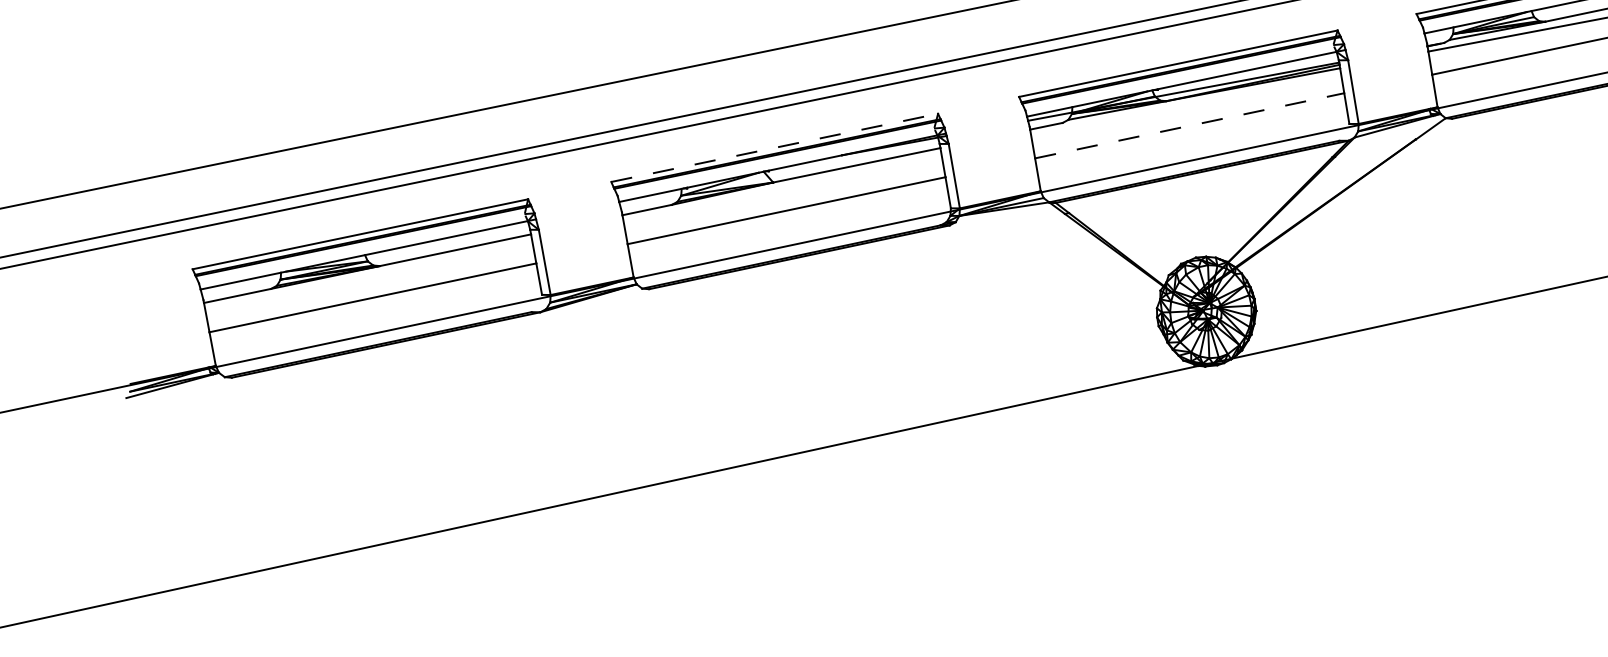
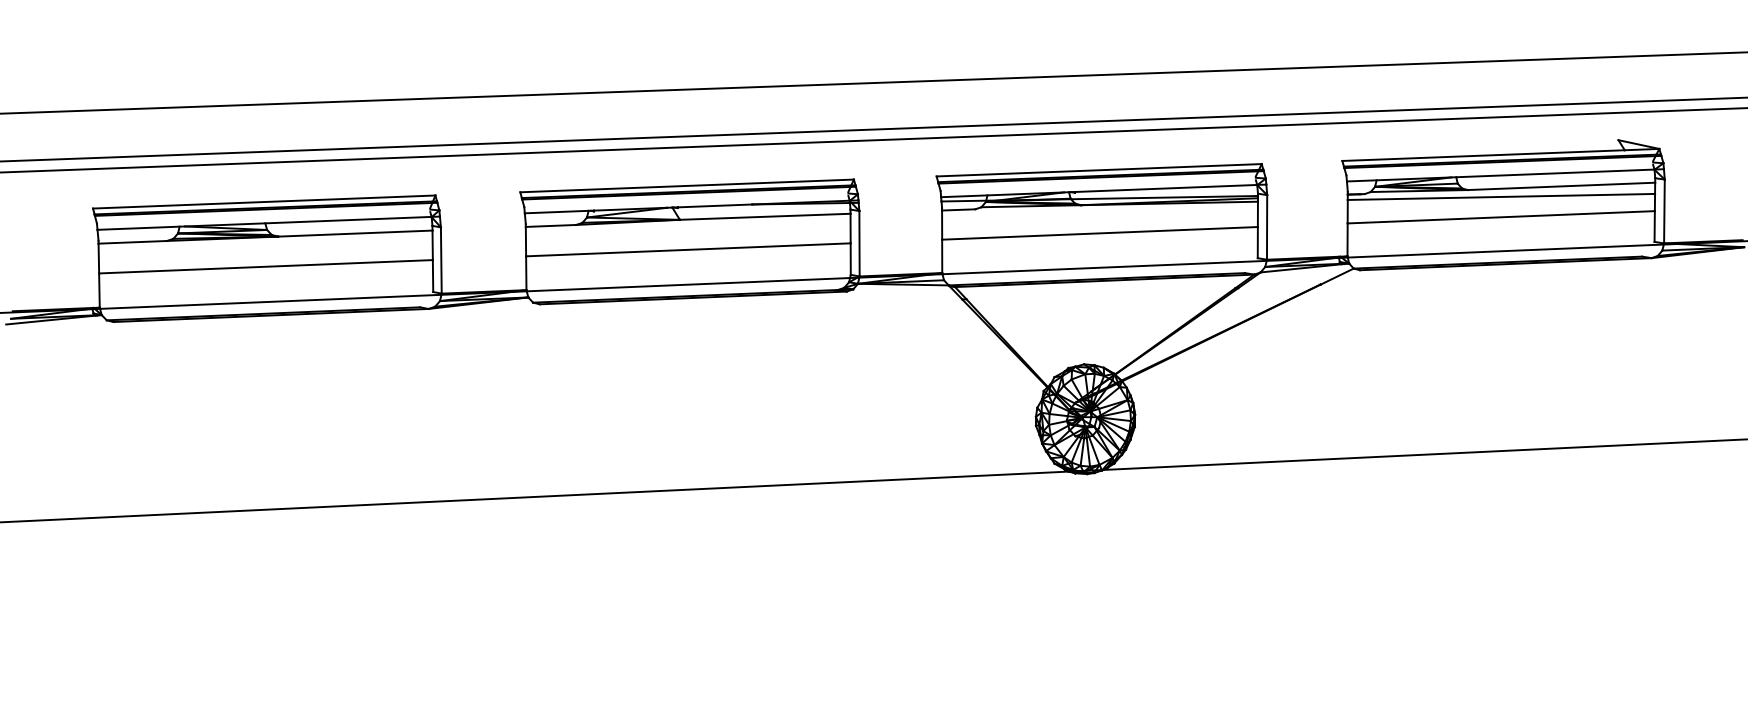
line: (1190, 125) -> (1100, 233), dashed -> solid
line: (774, 147) -> (687, 185), dashed -> solid

